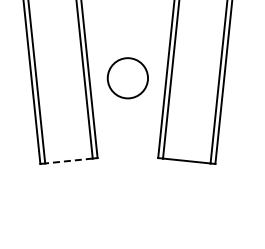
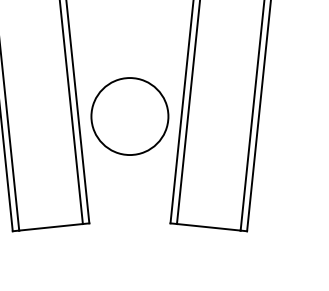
circle: (127, 78) -> (129, 116), size x1.43
line: (68, 161) -> (50, 227), dashed -> solid

